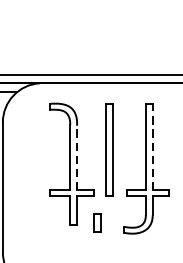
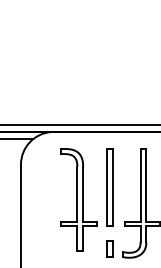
line: (152, 146) -> (146, 184), dashed -> solid
line: (77, 158) -> (83, 194), dashed -> solid
part: (96, 222) -> (109, 248), moved

